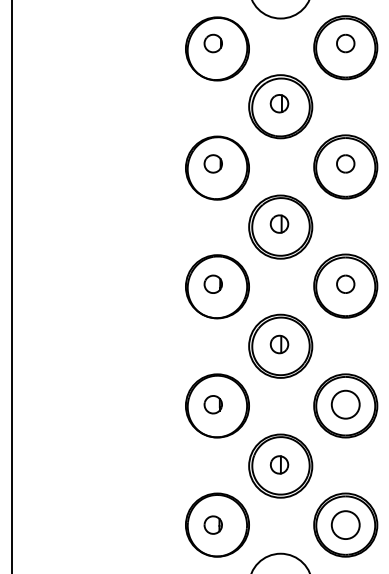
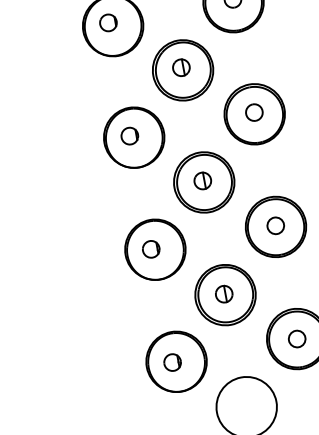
circle: (345, 404) -> (275, 225), size x0.62
circle: (345, 524) -> (296, 338), size x0.62

